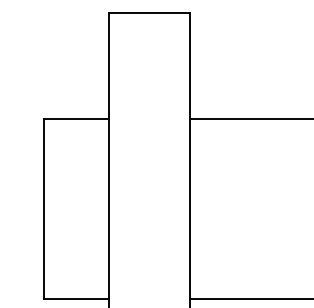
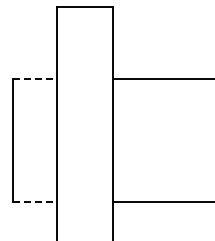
line: (77, 119) -> (35, 79), solid -> dashed
line: (77, 298) -> (35, 201), solid -> dashed

